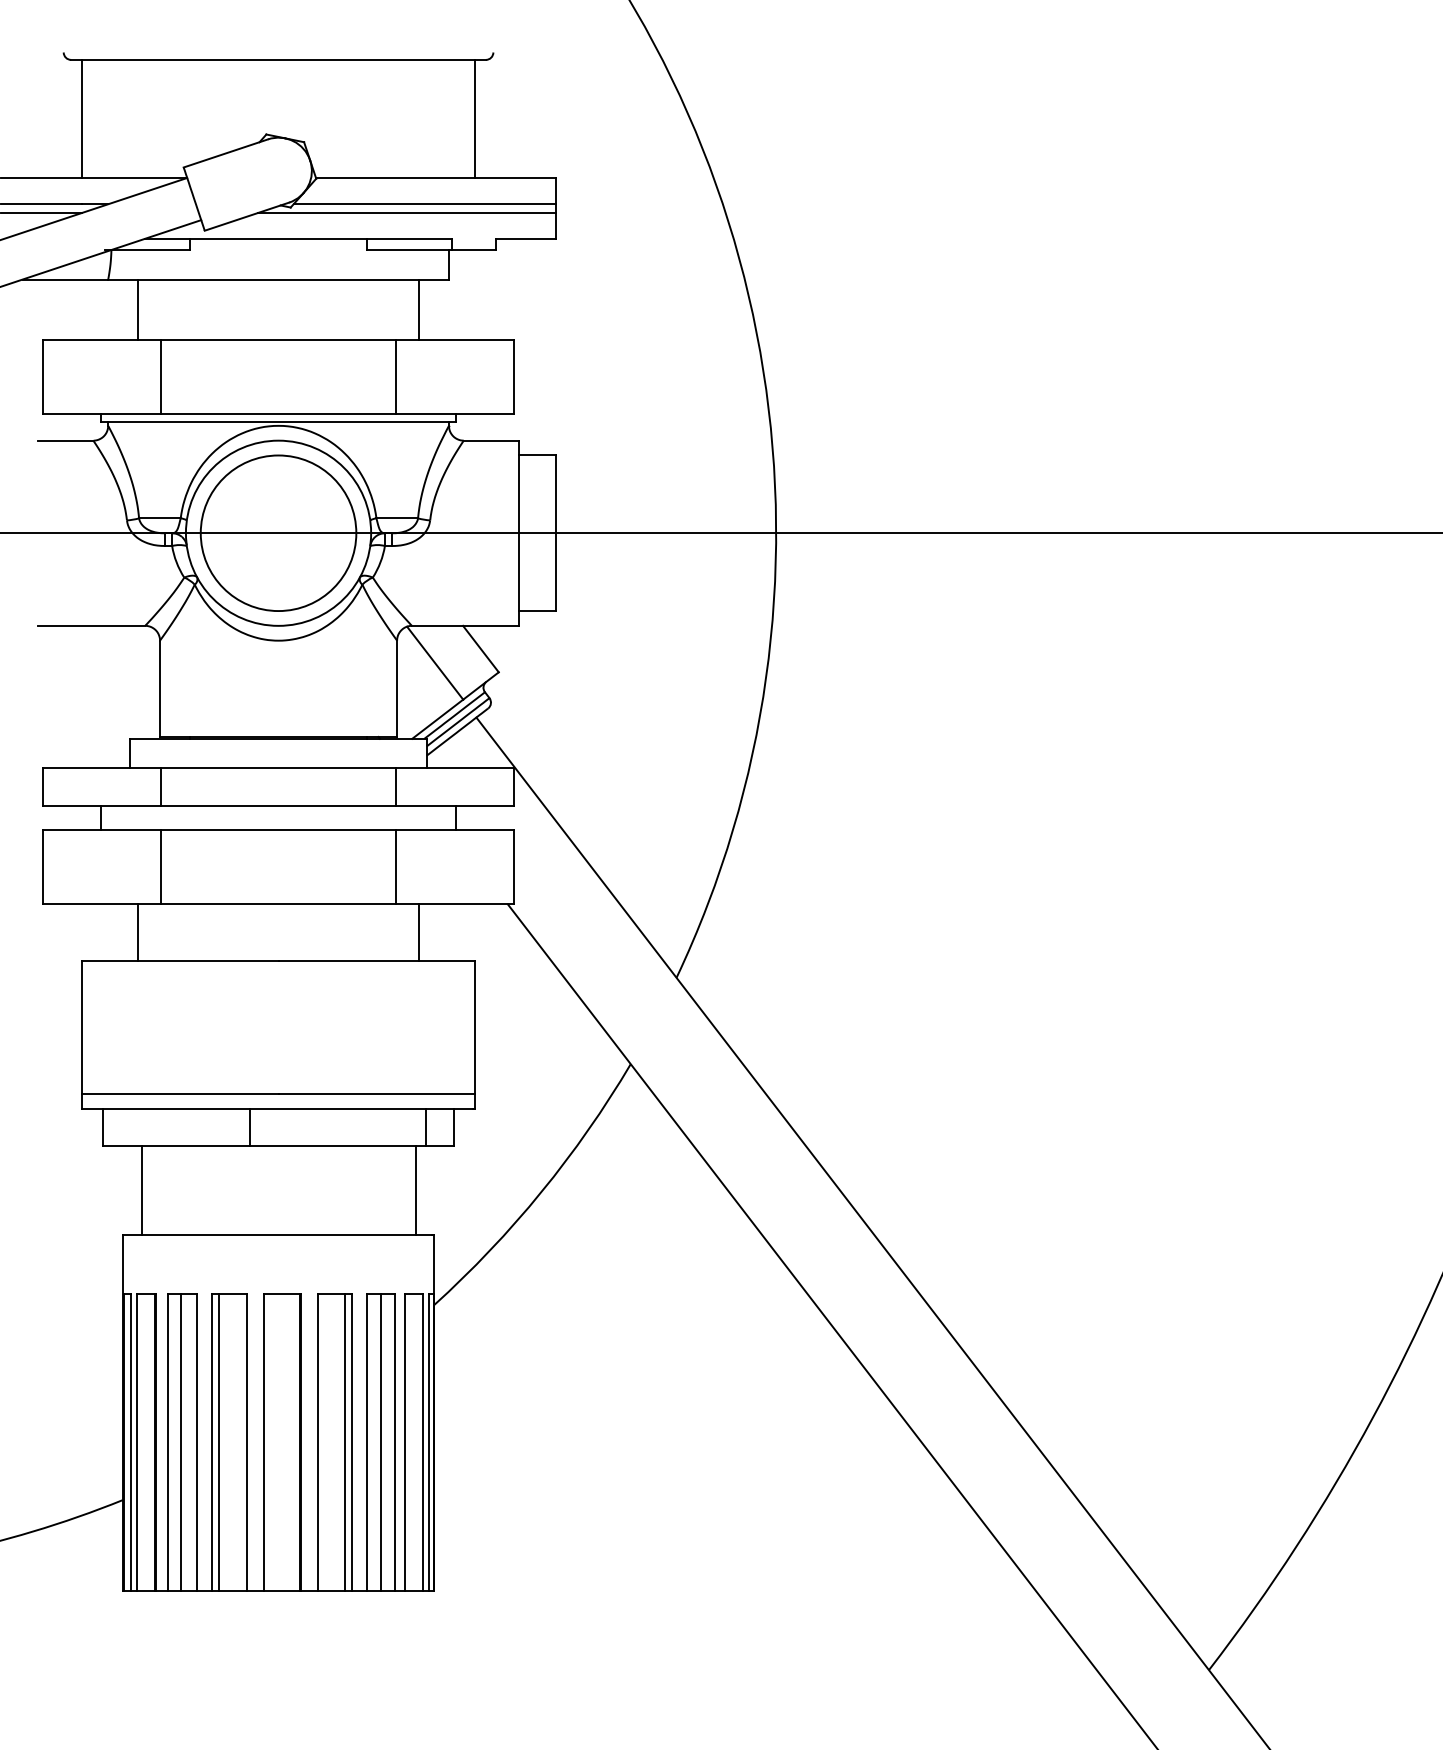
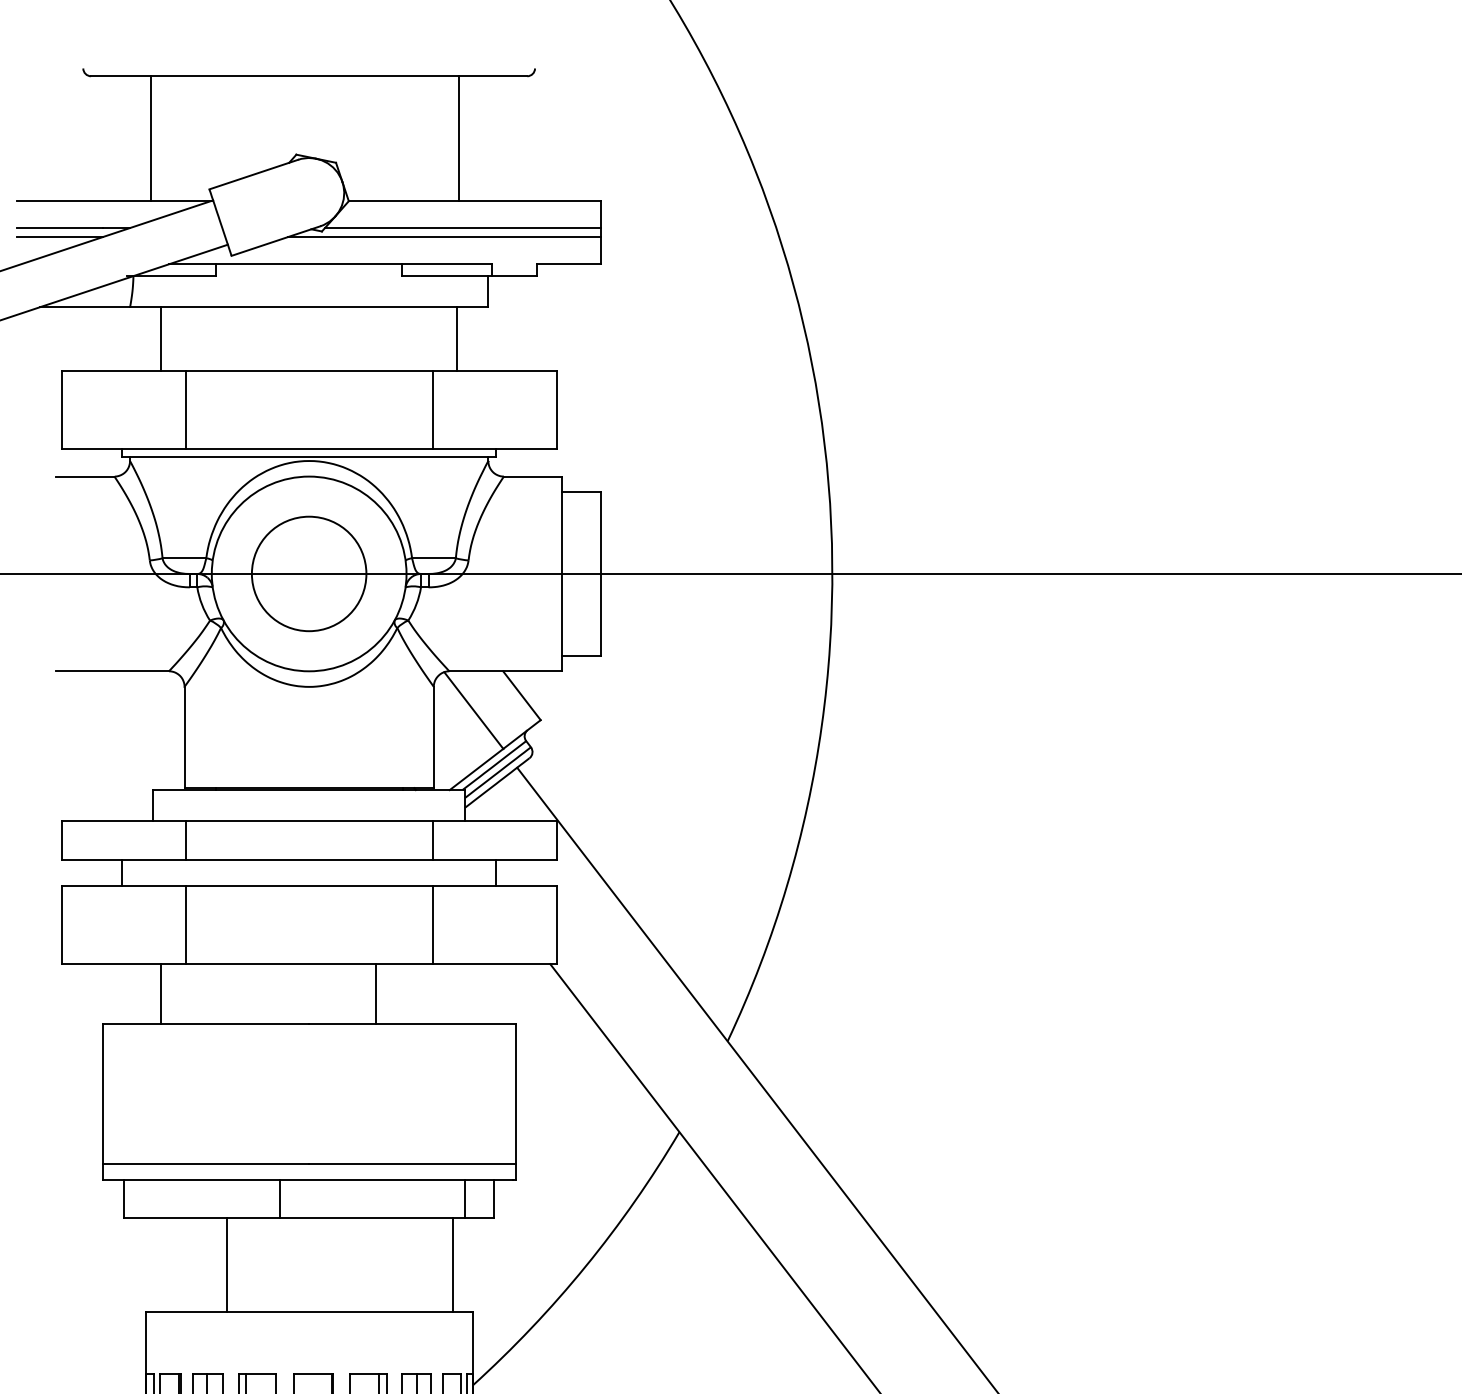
line: (82, 118) -> (151, 137), moved
line: (474, 118) -> (458, 137), moved
circle: (278, 533) -> (309, 574), size x0.7
line: (419, 932) -> (376, 993), moved
line: (141, 1190) -> (227, 1264), moved

